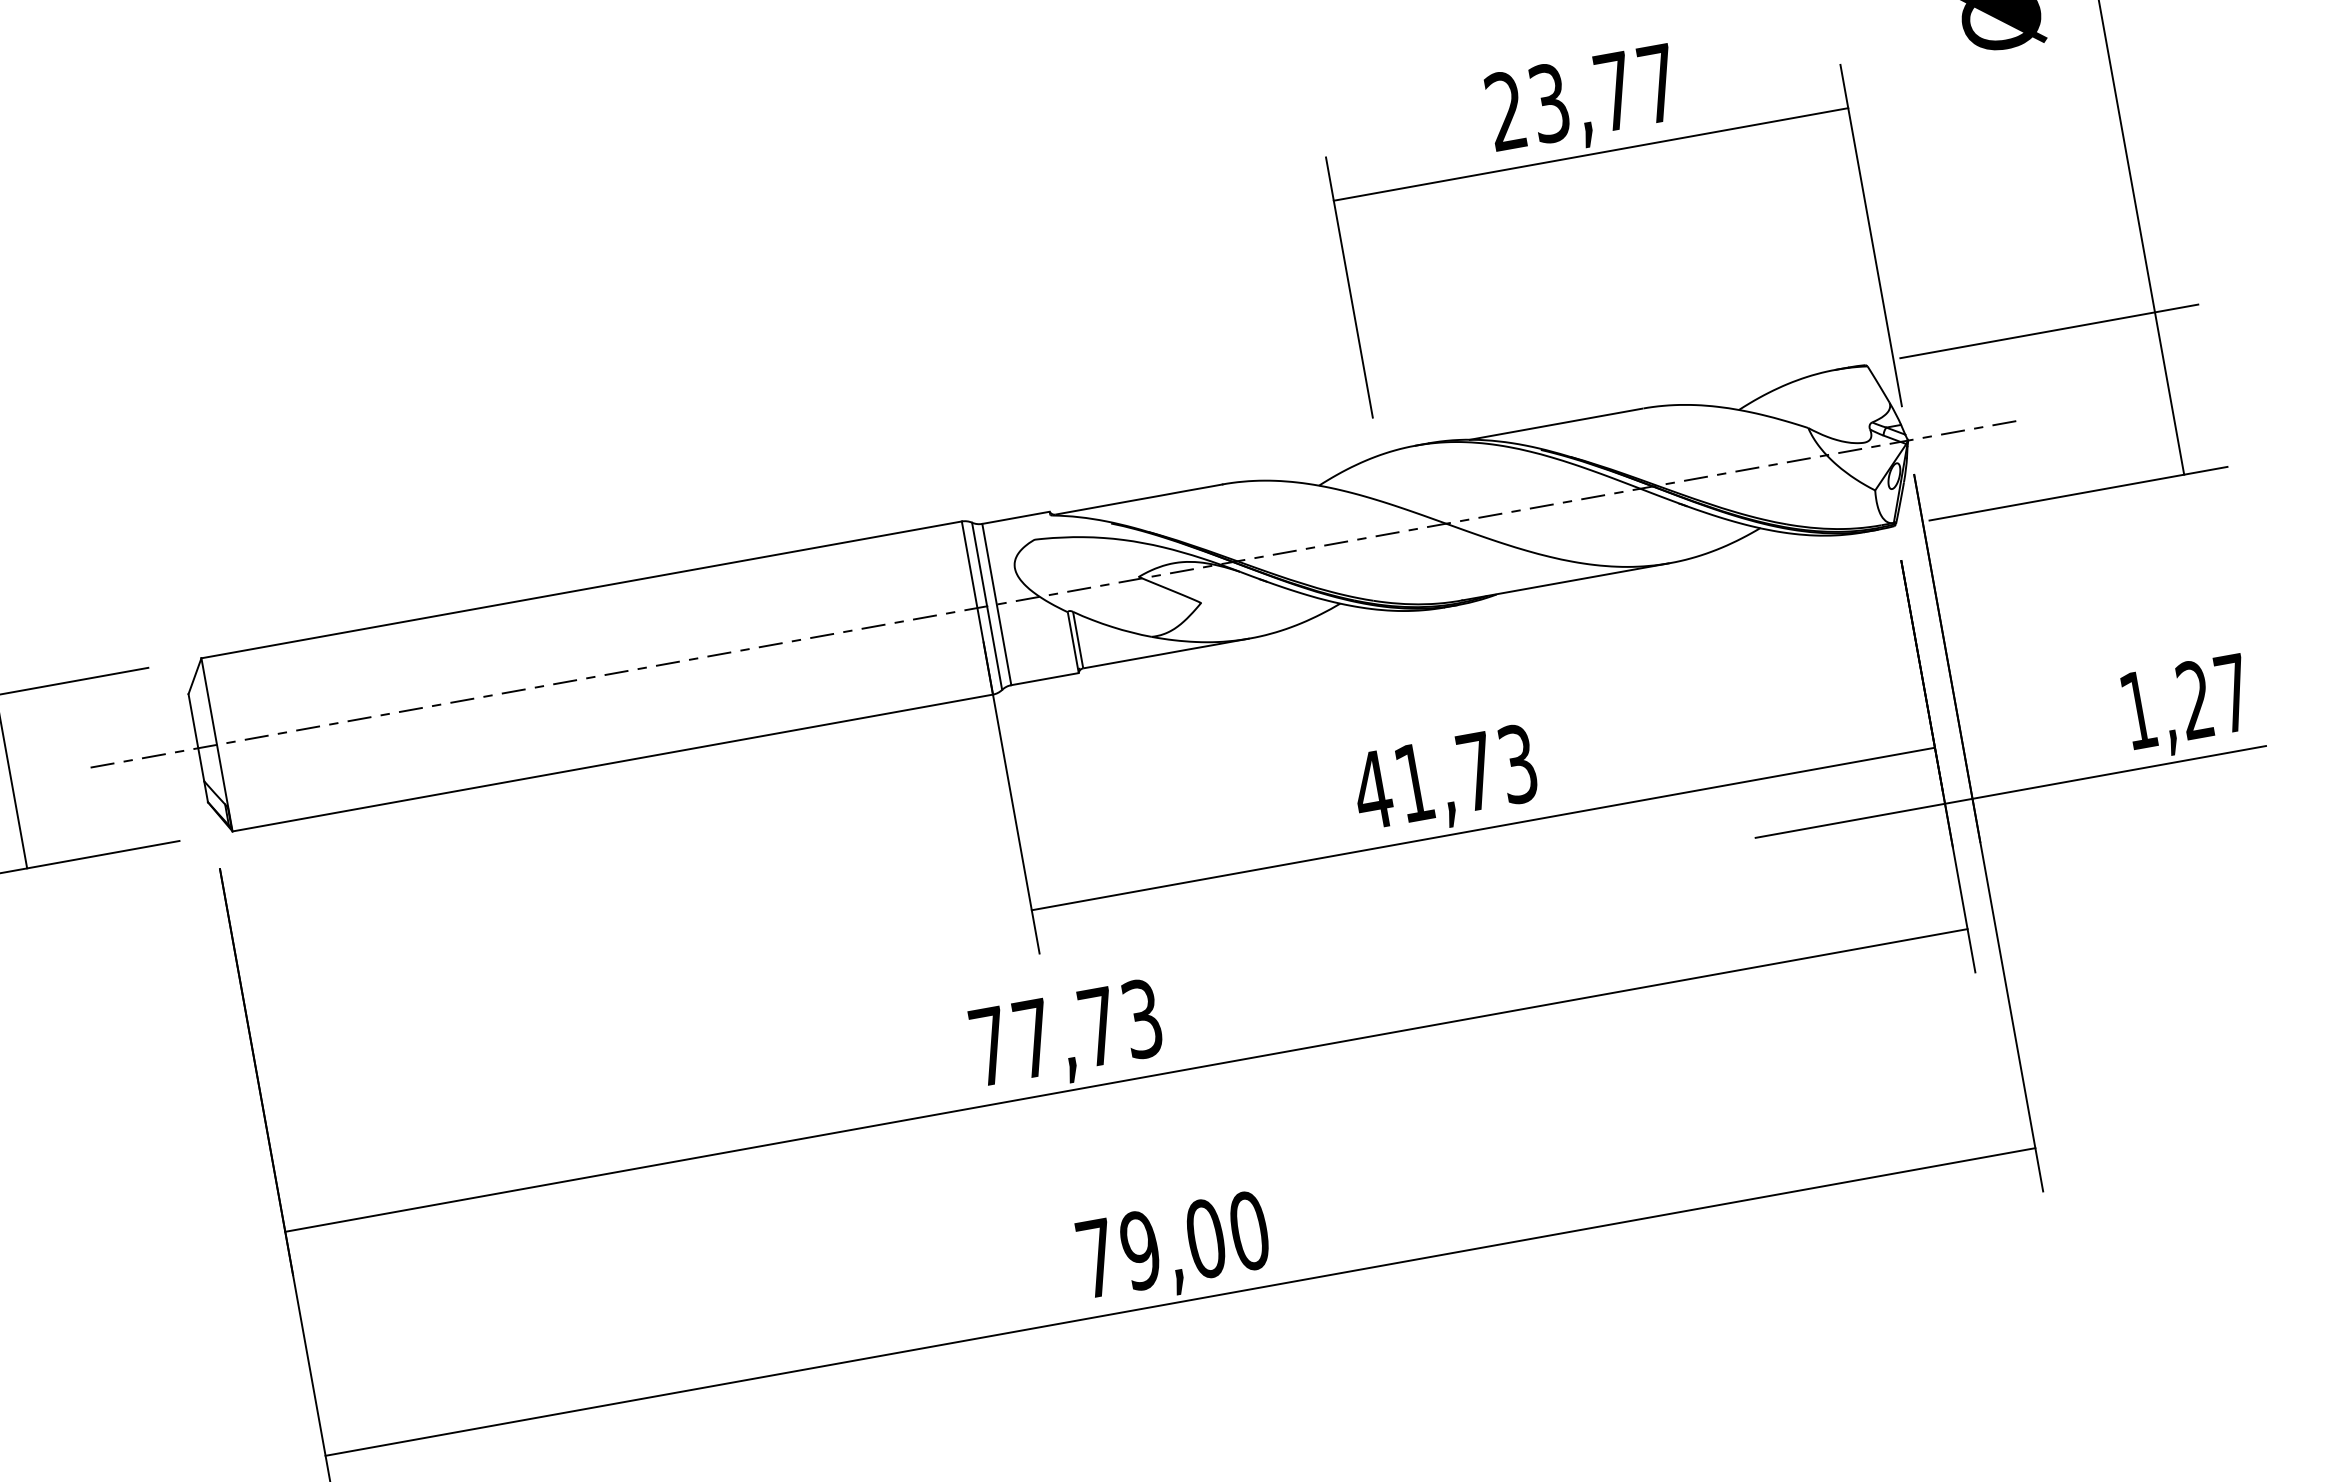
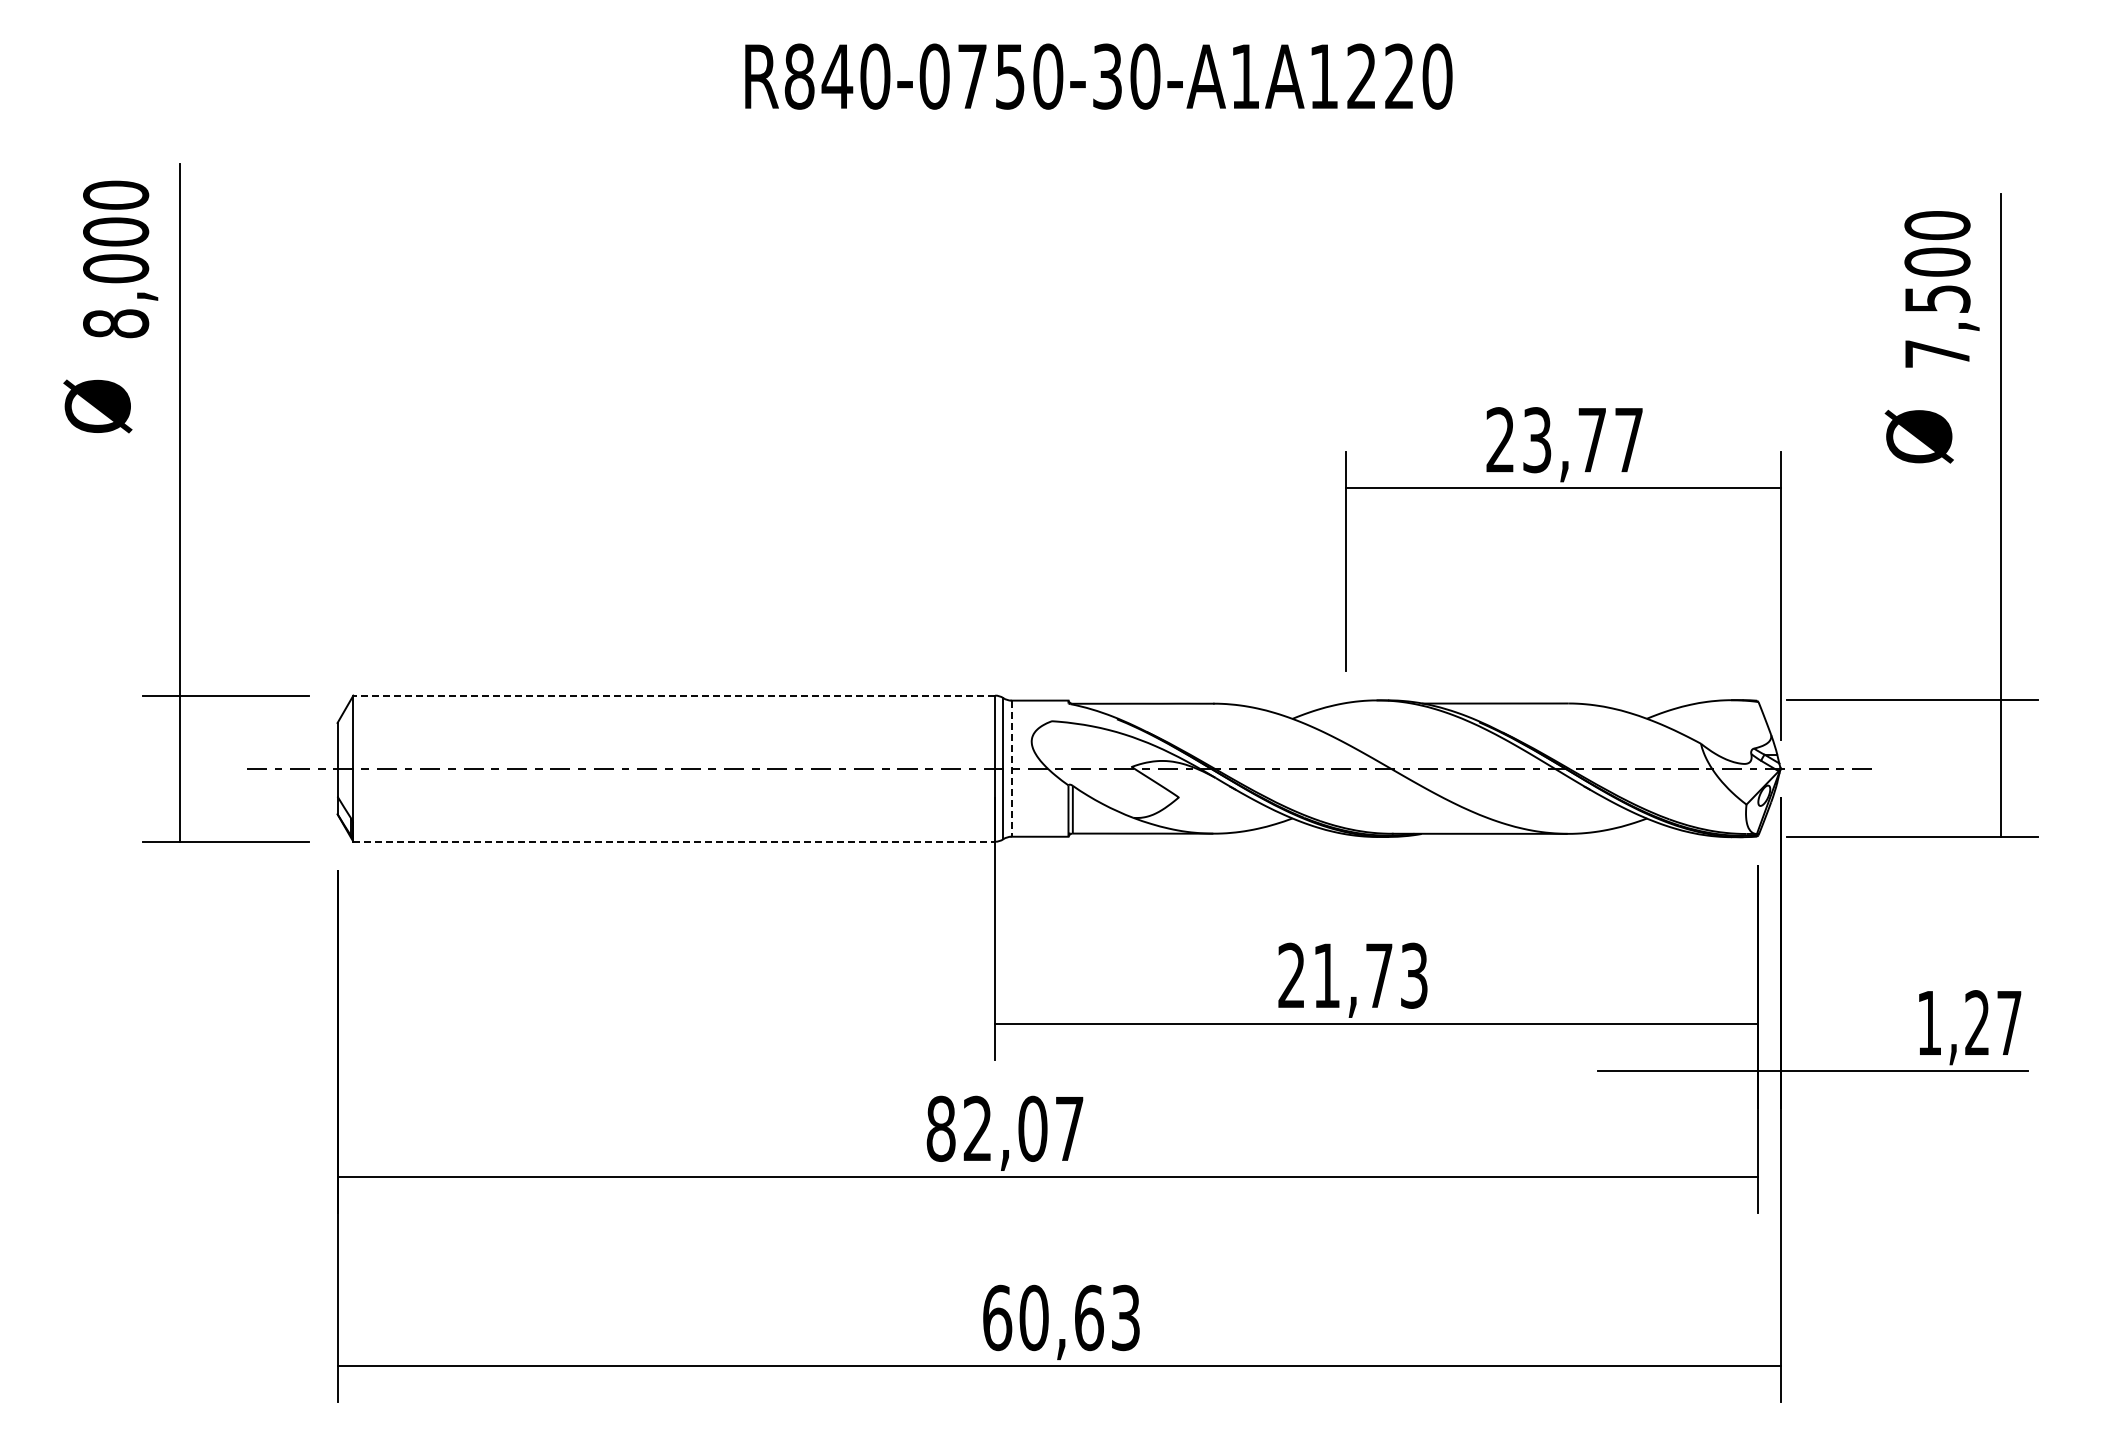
line: (581, 589) -> (674, 695), solid -> dashed
line: (996, 605) -> (1011, 769), solid -> dashed
line: (612, 762) -> (674, 841), solid -> dashed
text: (1372, 788) -> (1291, 974), 41,73 -> 21,73
text: (1065, 1032) -> (1004, 1128), 77,73 -> 82,07
text: (1172, 1244) -> (1061, 1317), 79,00 -> 60,63

